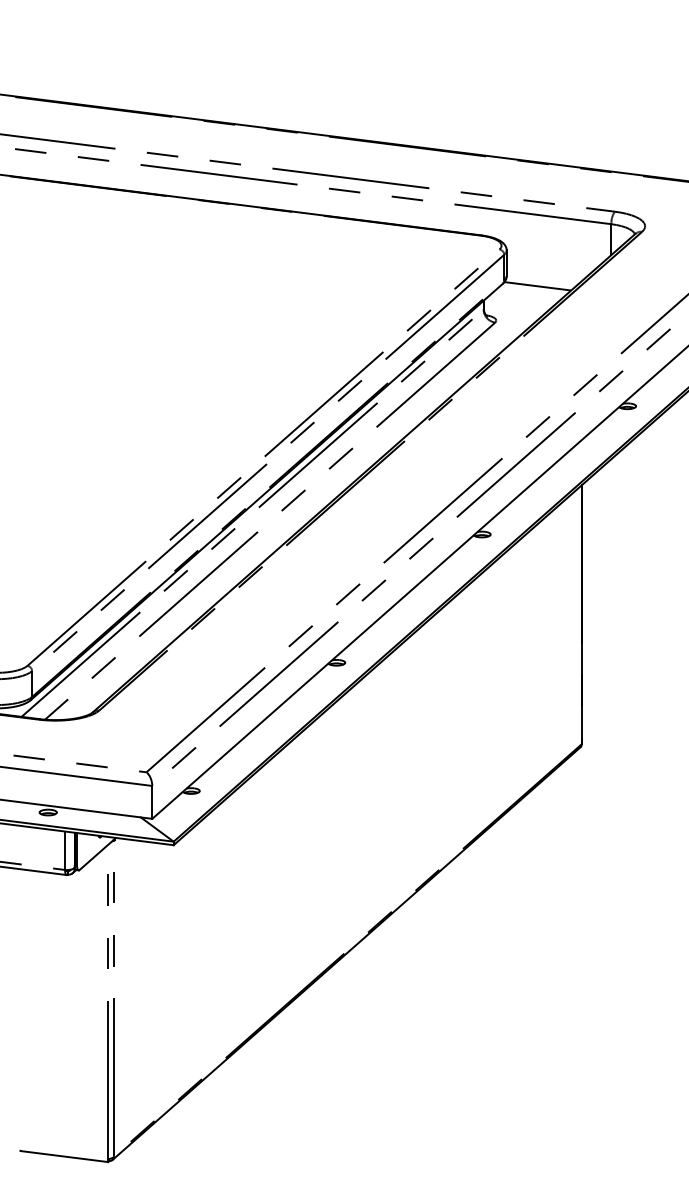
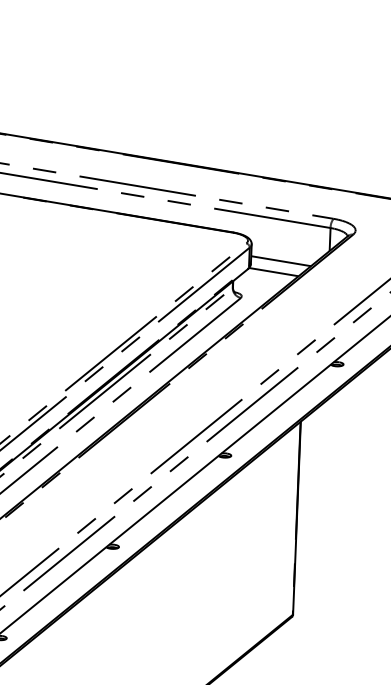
line: (546, 271) -> (280, 261), added

